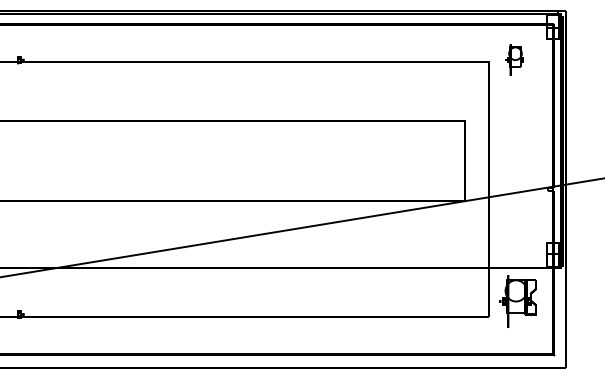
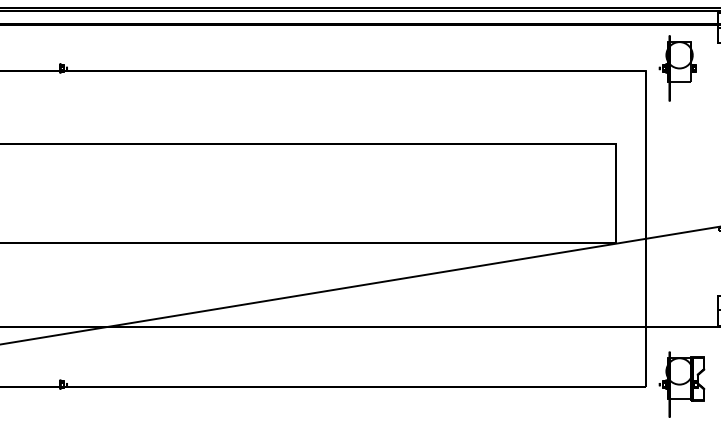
part: (514, 59) -> (677, 67), size x1.67
part: (517, 301) -> (681, 384), moved

